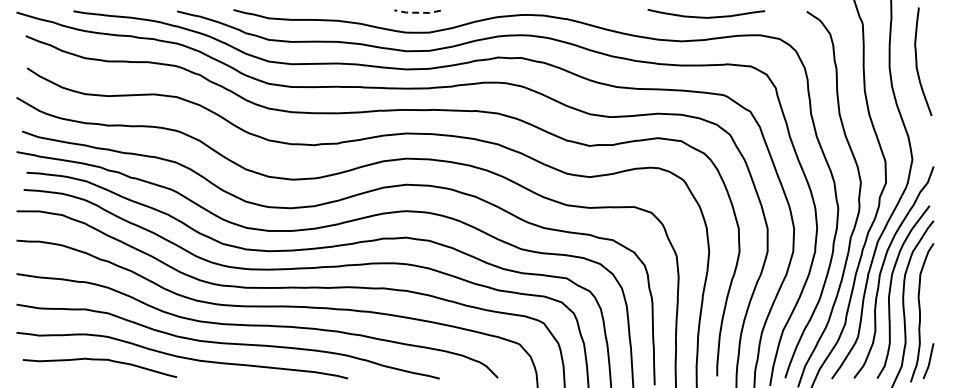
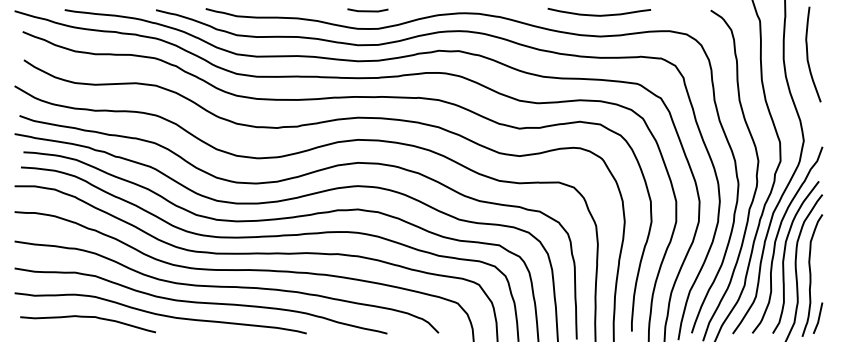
line: (417, 12) -> (367, 11), dashed -> solid
curve: (705, 16) -> (598, 14), moved

